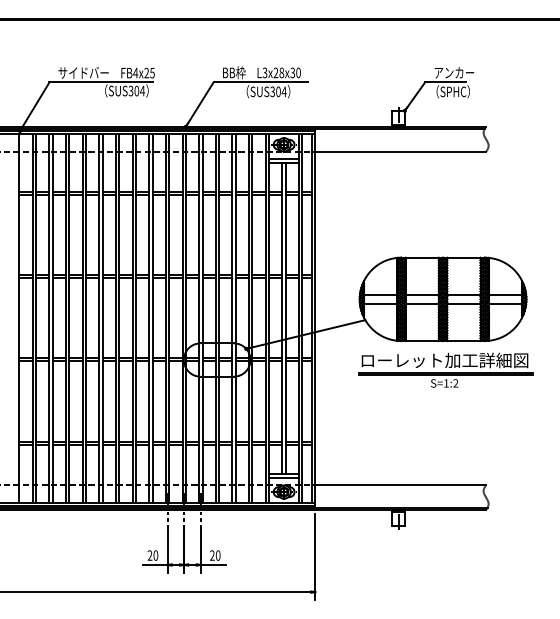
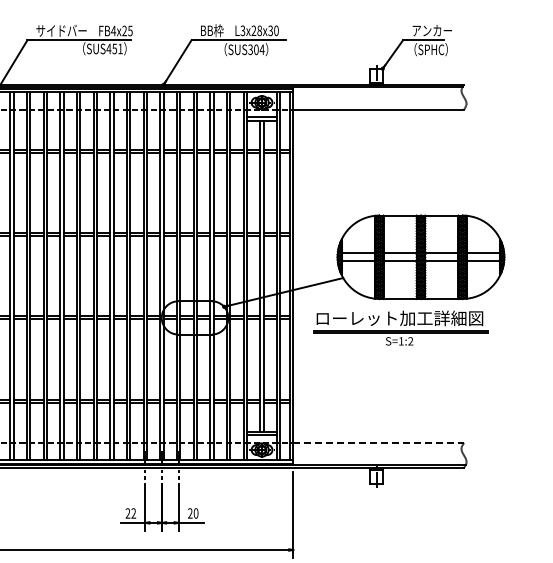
text: (136, 90) -> (114, 48), SUS304 -> SUS451
part: (445, 369) -> (400, 327), moved
line: (401, 485) -> (379, 443), solid -> dashed
text: (155, 555) -> (133, 513), 20 -> 22

